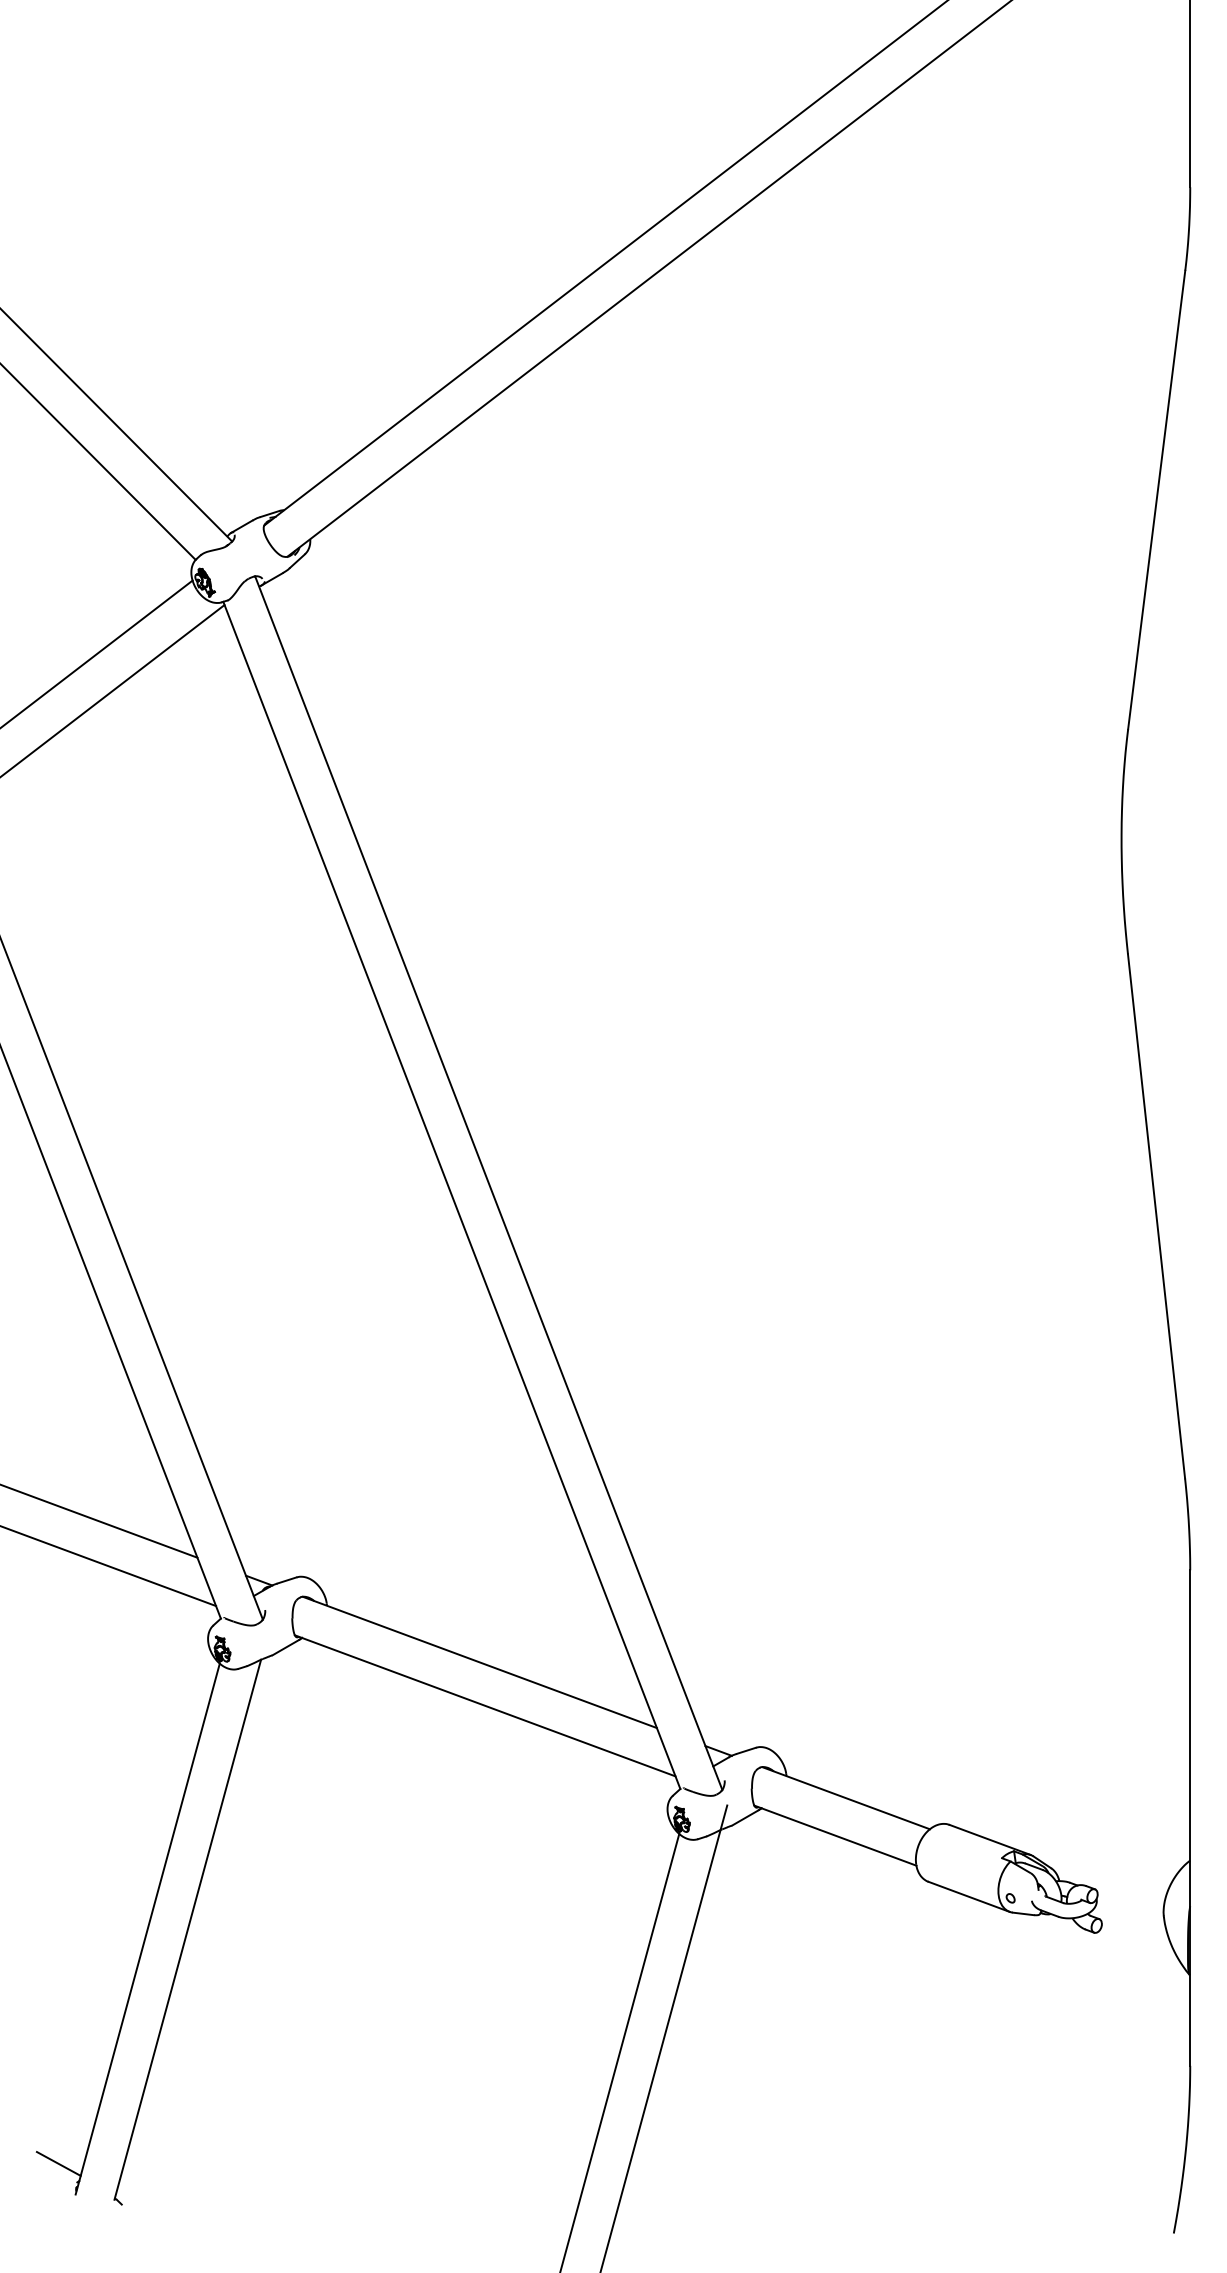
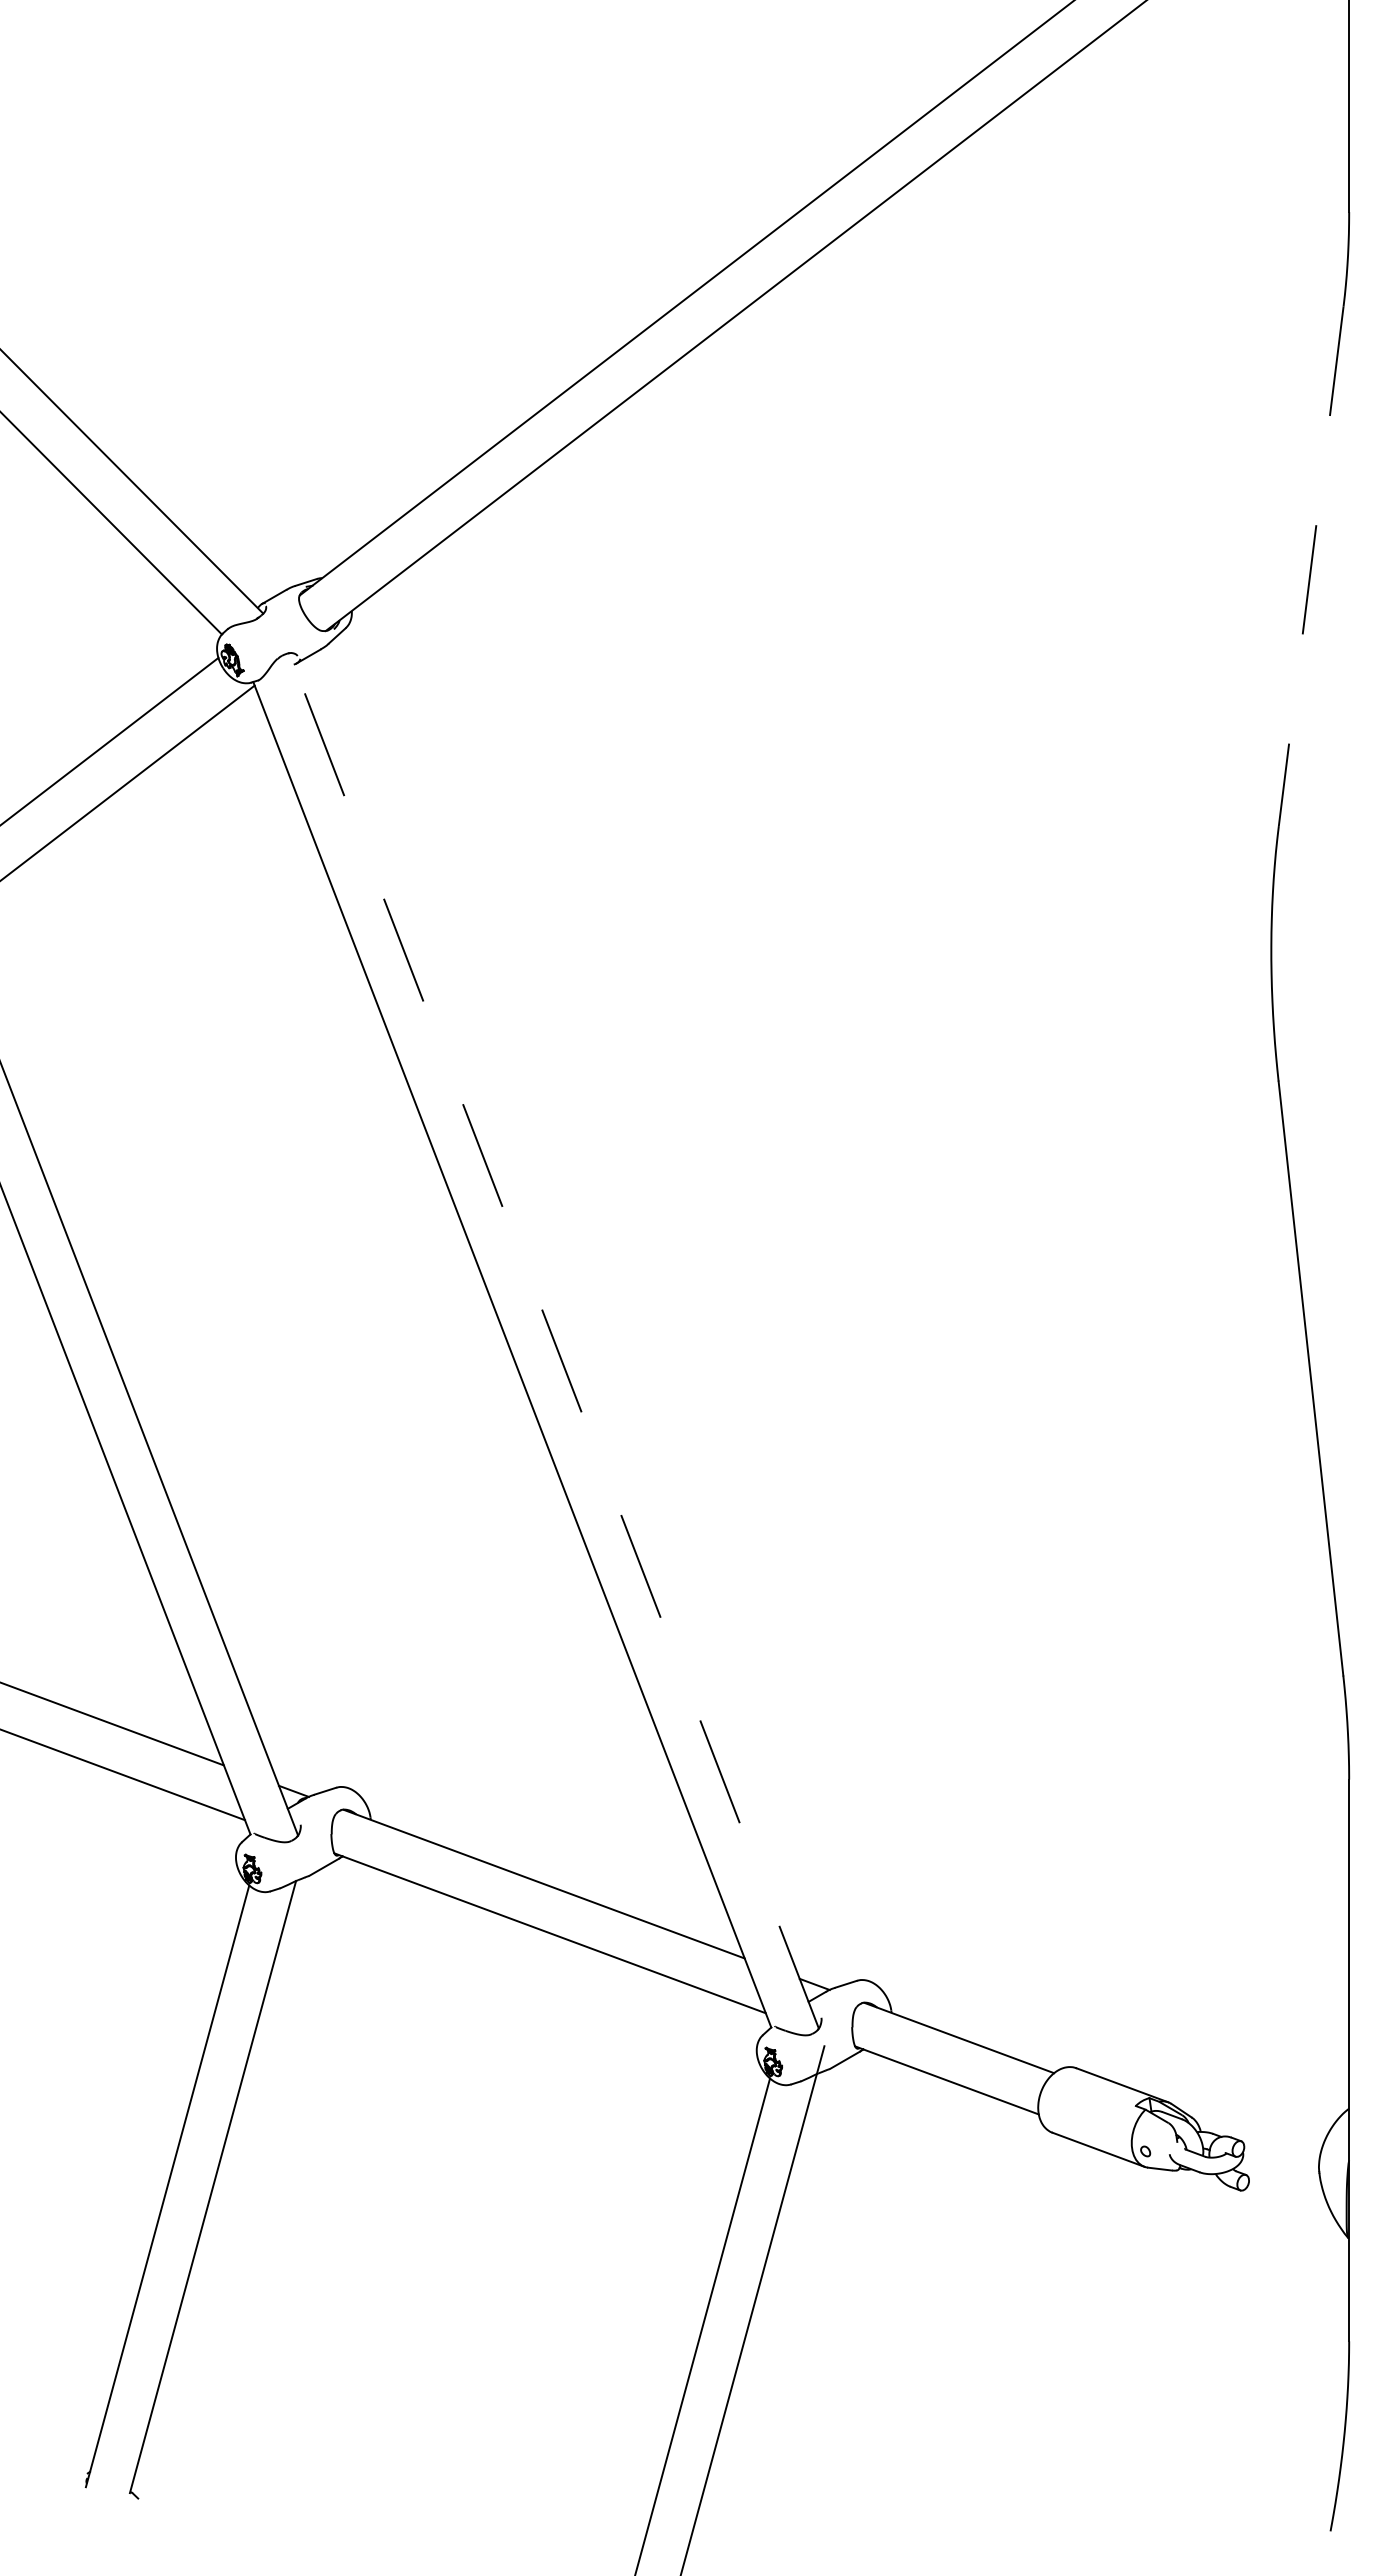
line: (1156, 499) -> (1311, 566), solid -> dashed
line: (489, 1182) -> (554, 1340), solid -> dashed
line: (58, 2163) -> (66, 2452), removed

